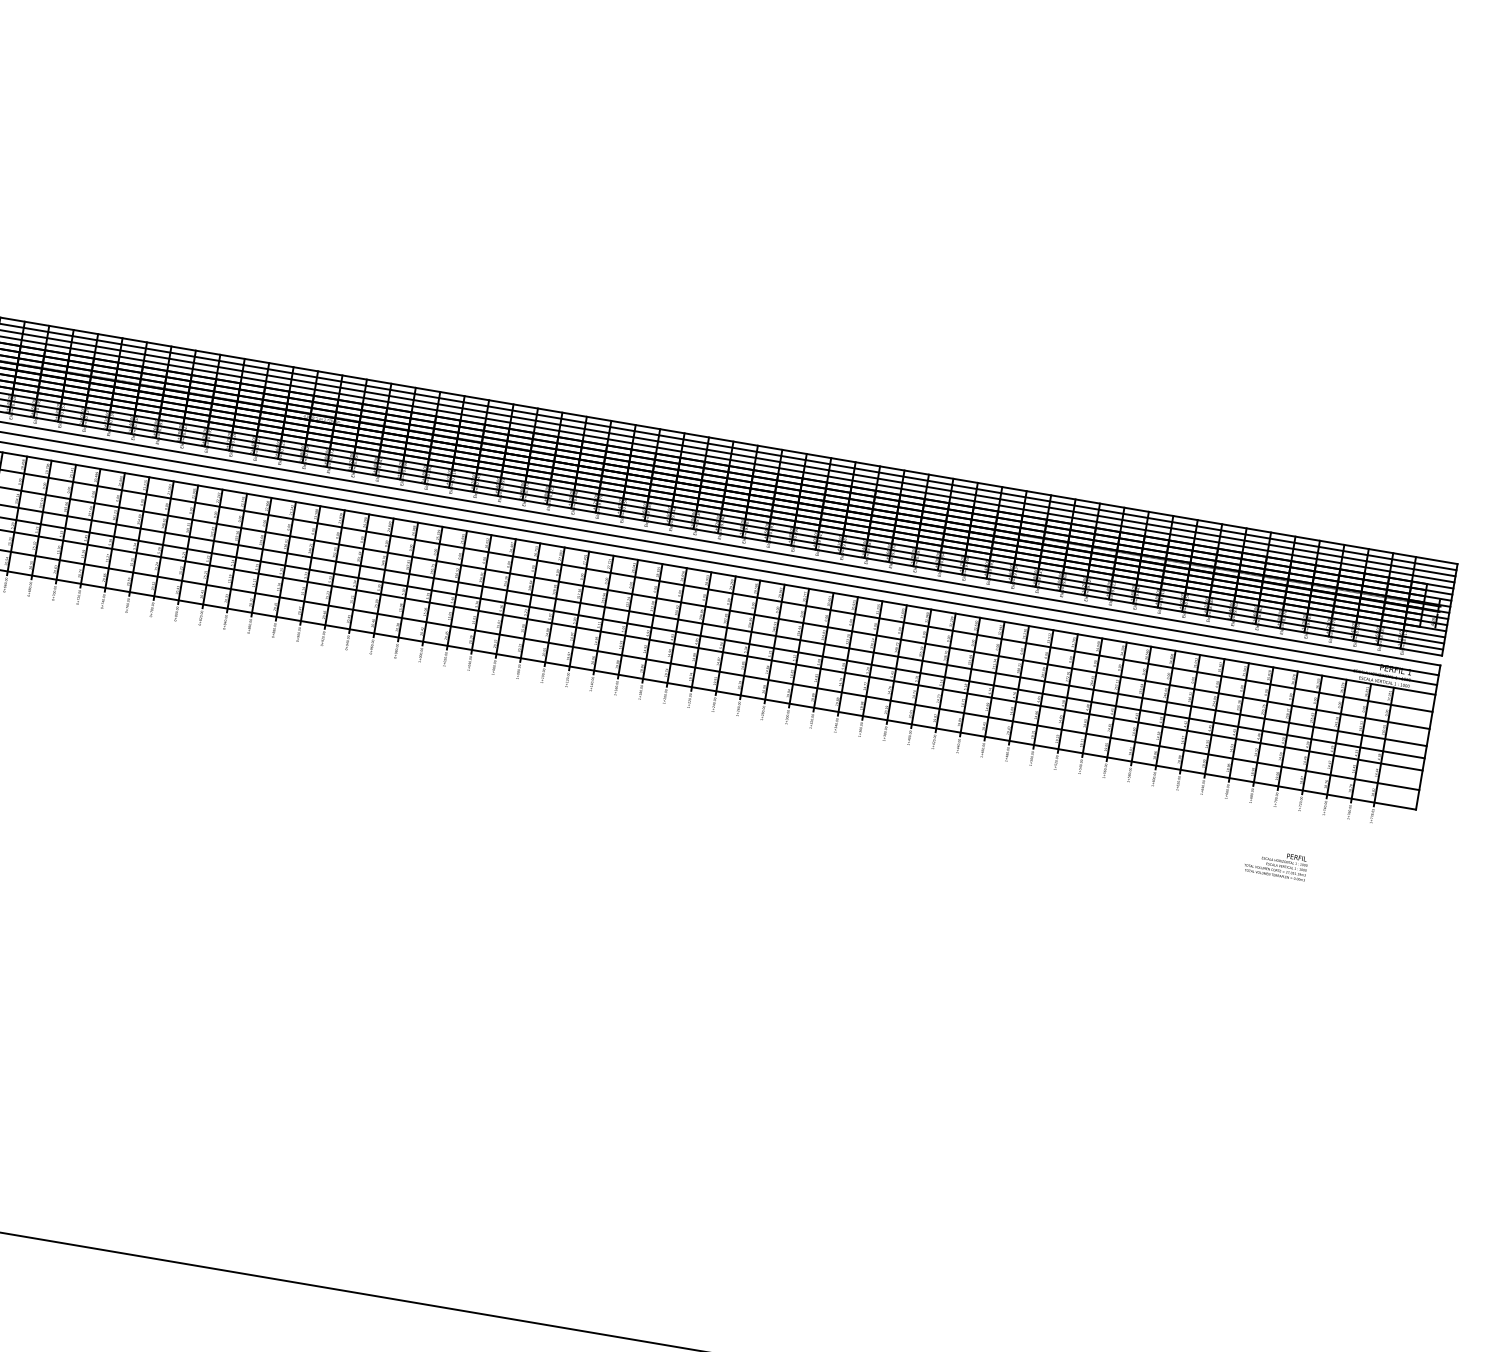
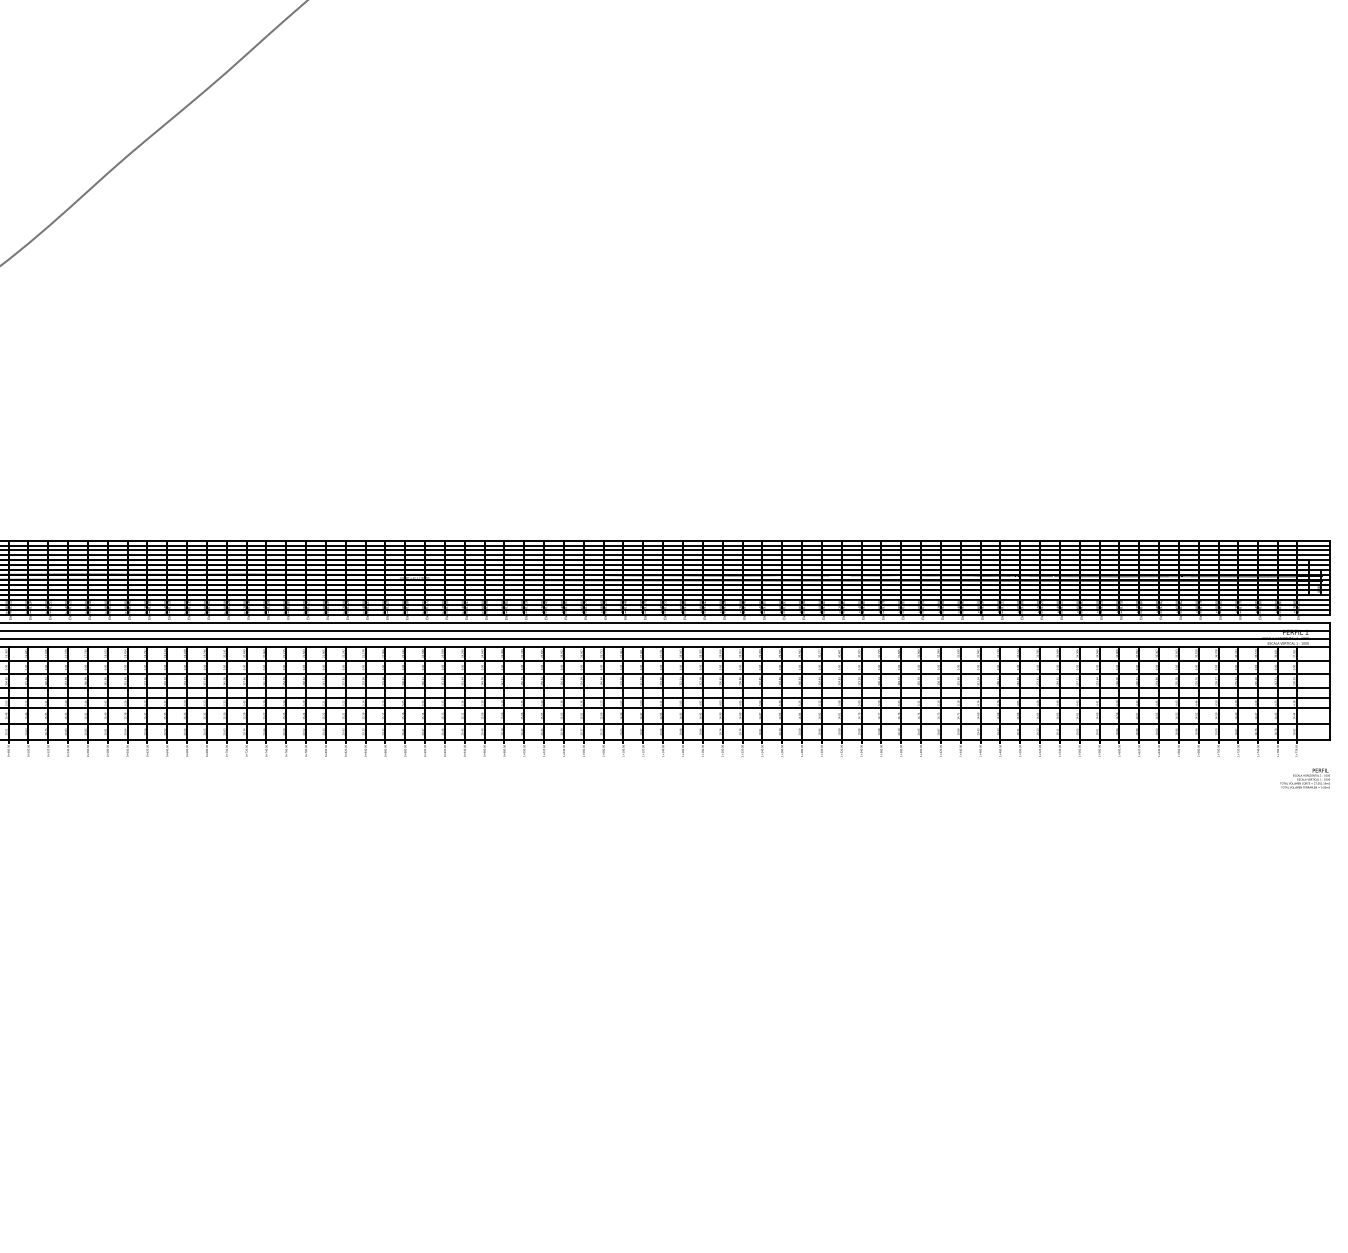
text: (1275, 863) -> (1304, 778), moved

